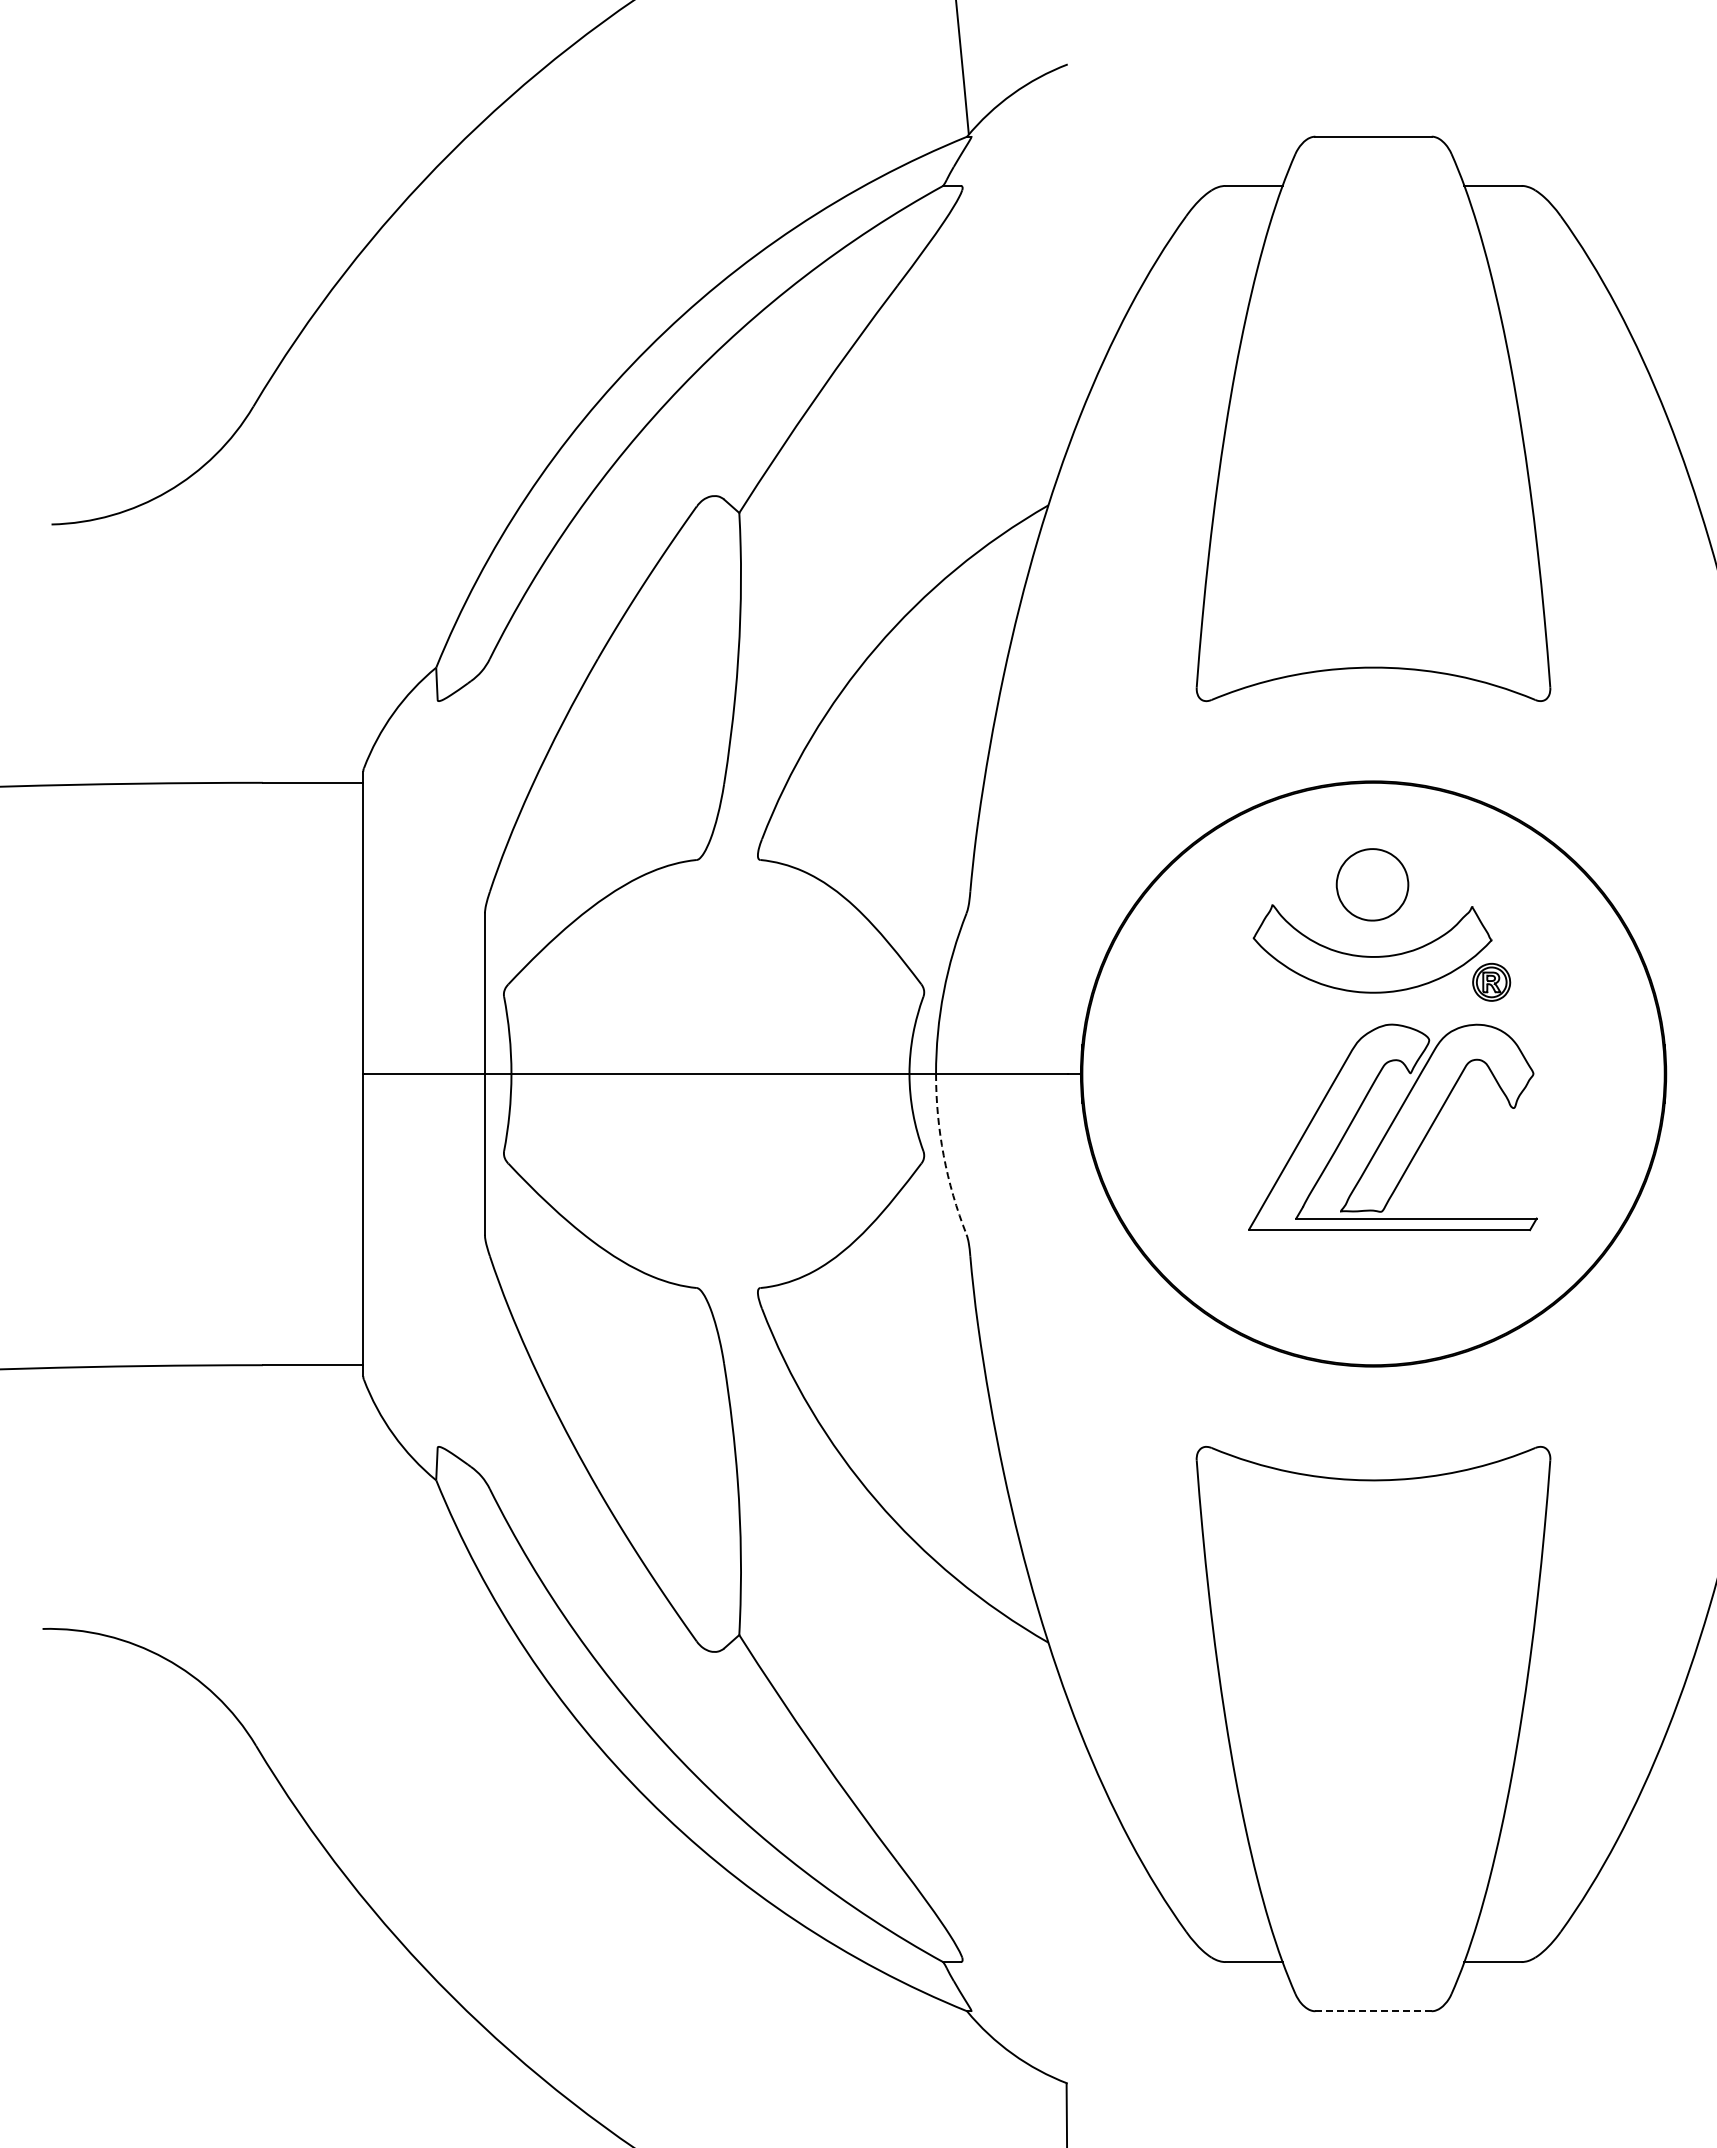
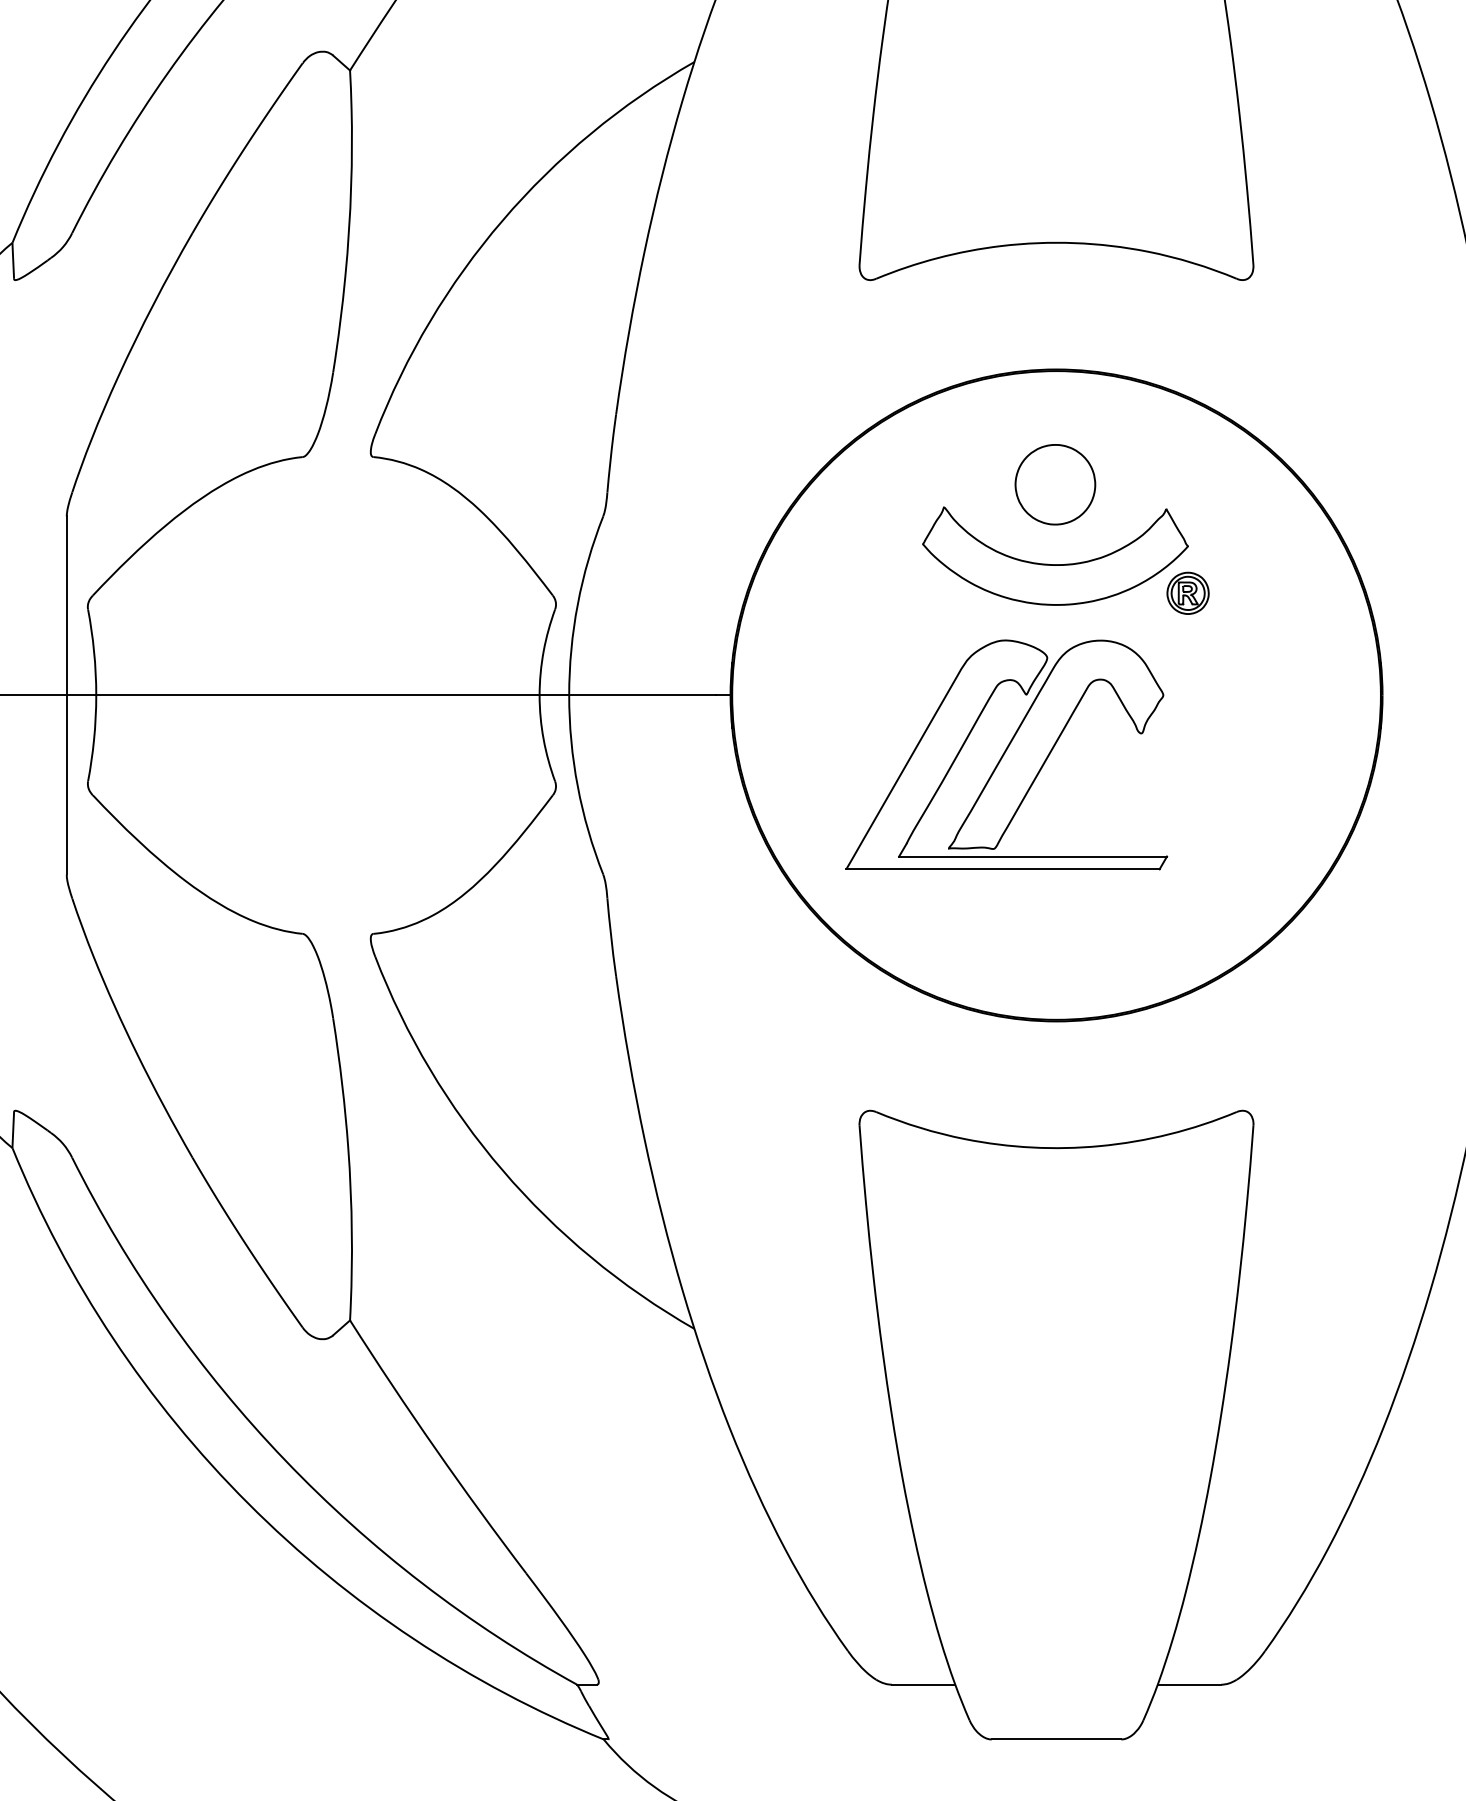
part: (1392, 1127) -> (1006, 755), moved
arc: (943, 1155) -> (577, 786), dashed -> solid
line: (1374, 2011) -> (1057, 1739), dashed -> solid

